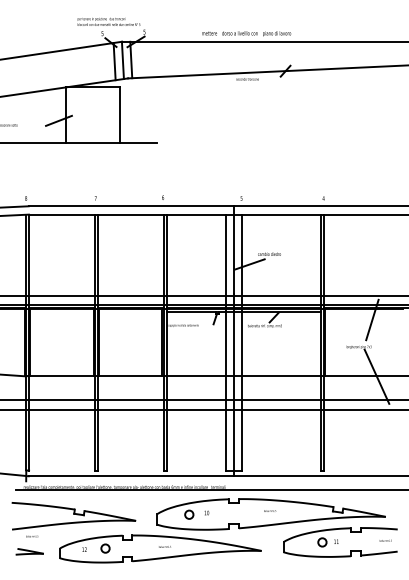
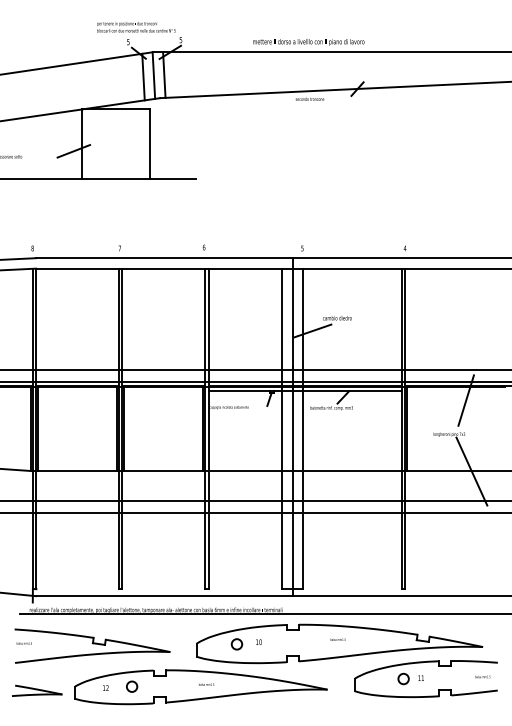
text: (31, 536) -> (23, 643), moved
part: (29, 551) -> (37, 690), size x1.43

